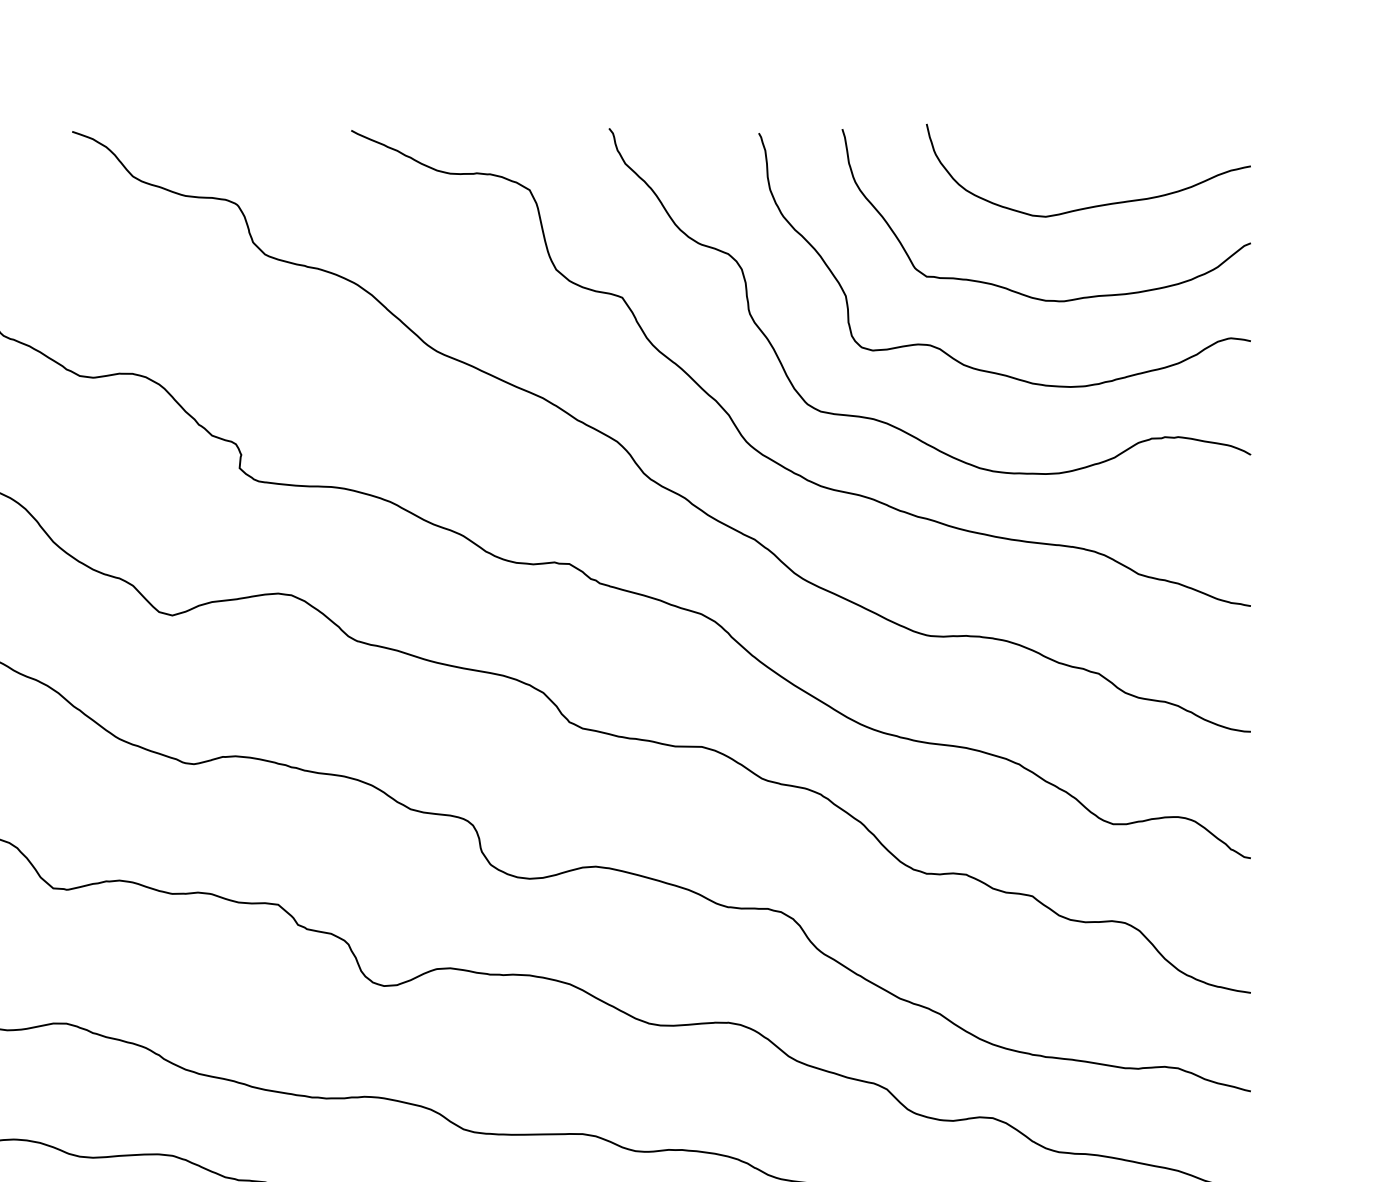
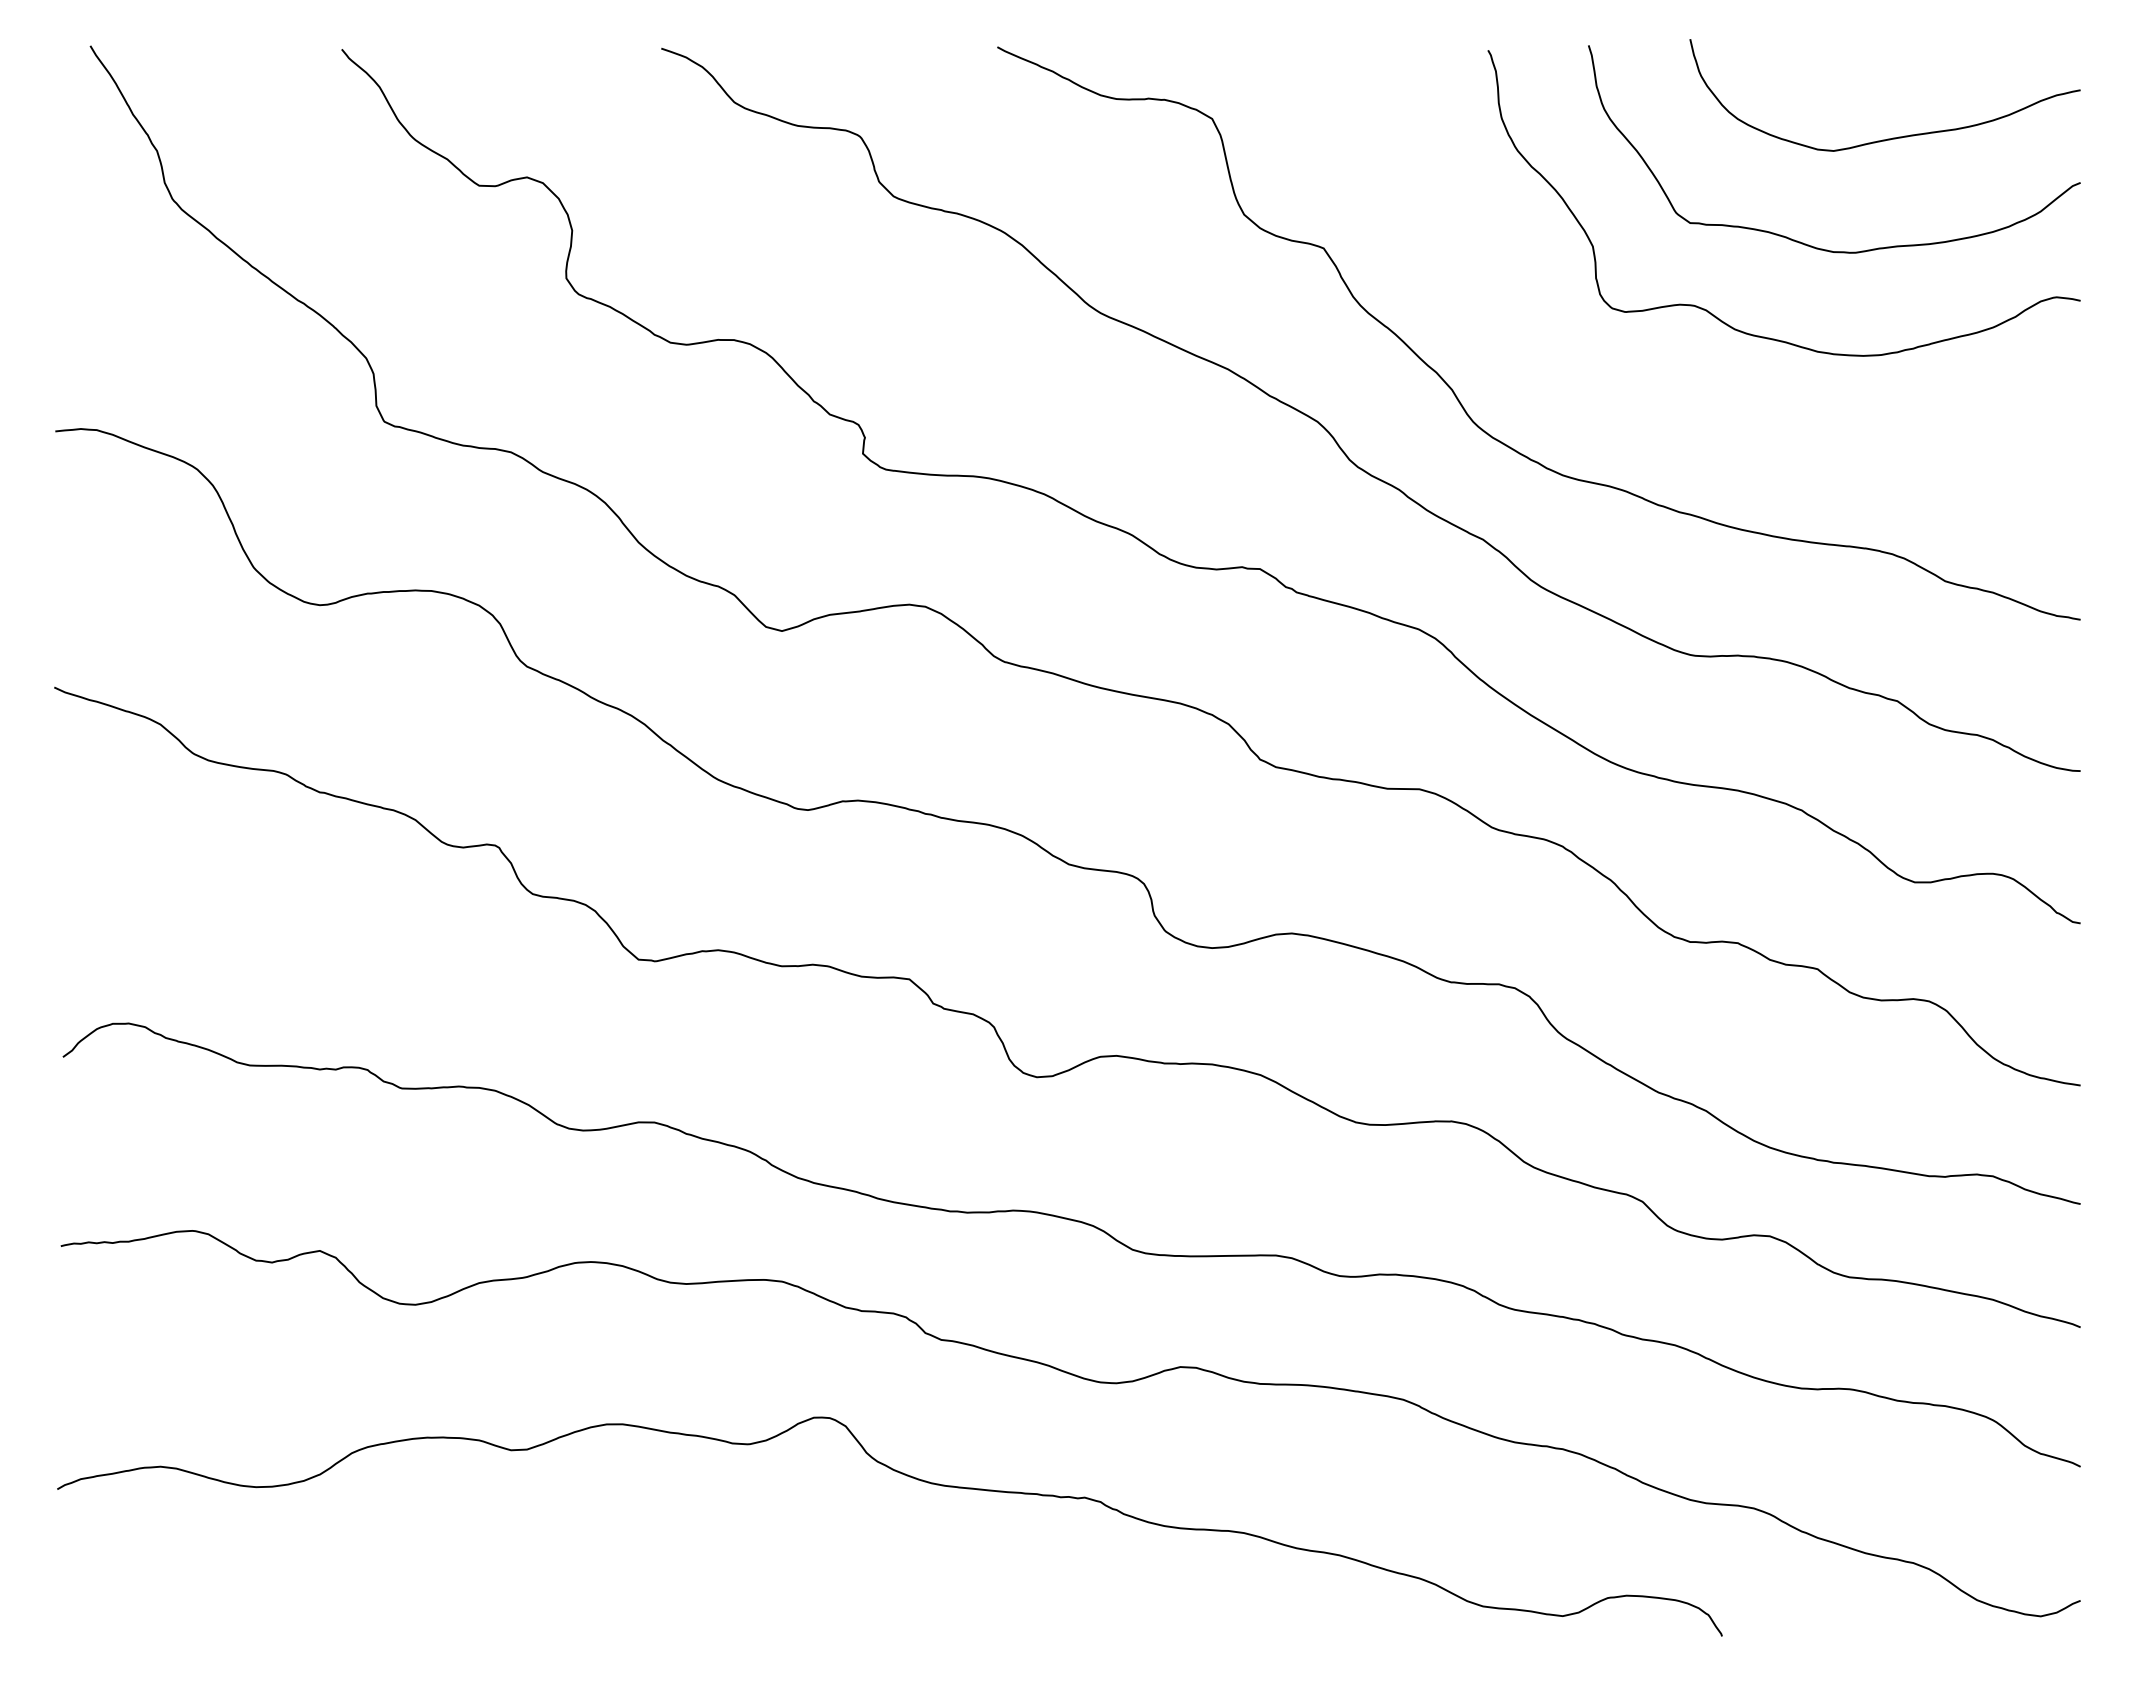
curve: (888, 423) -> (1644, 399), removed

